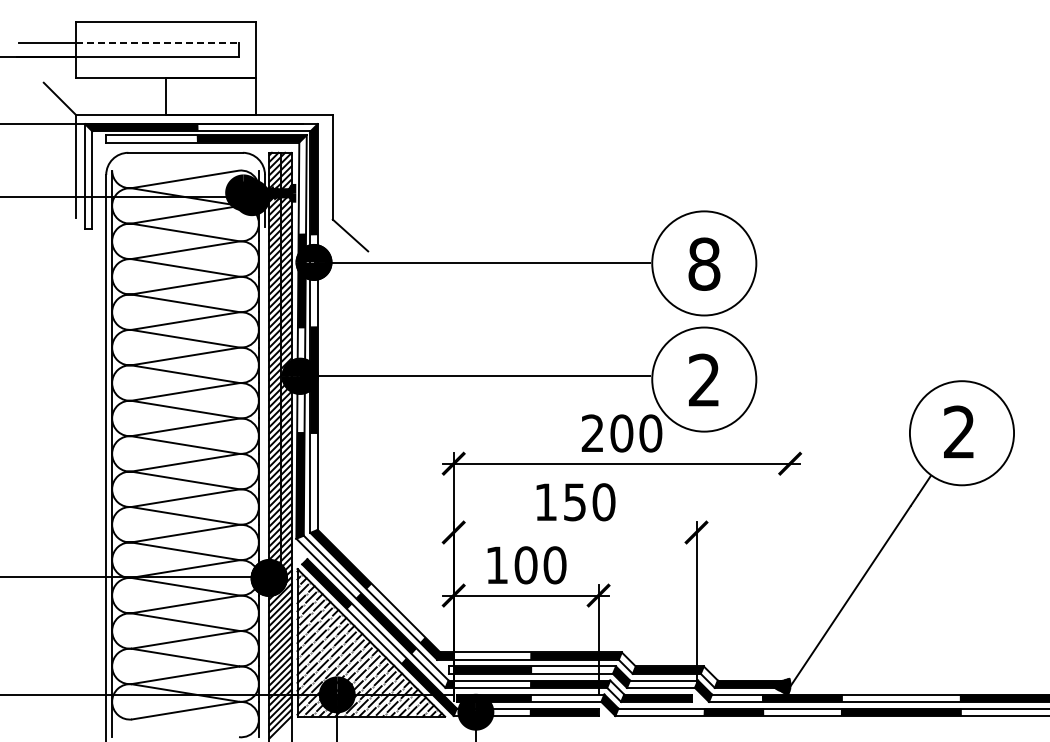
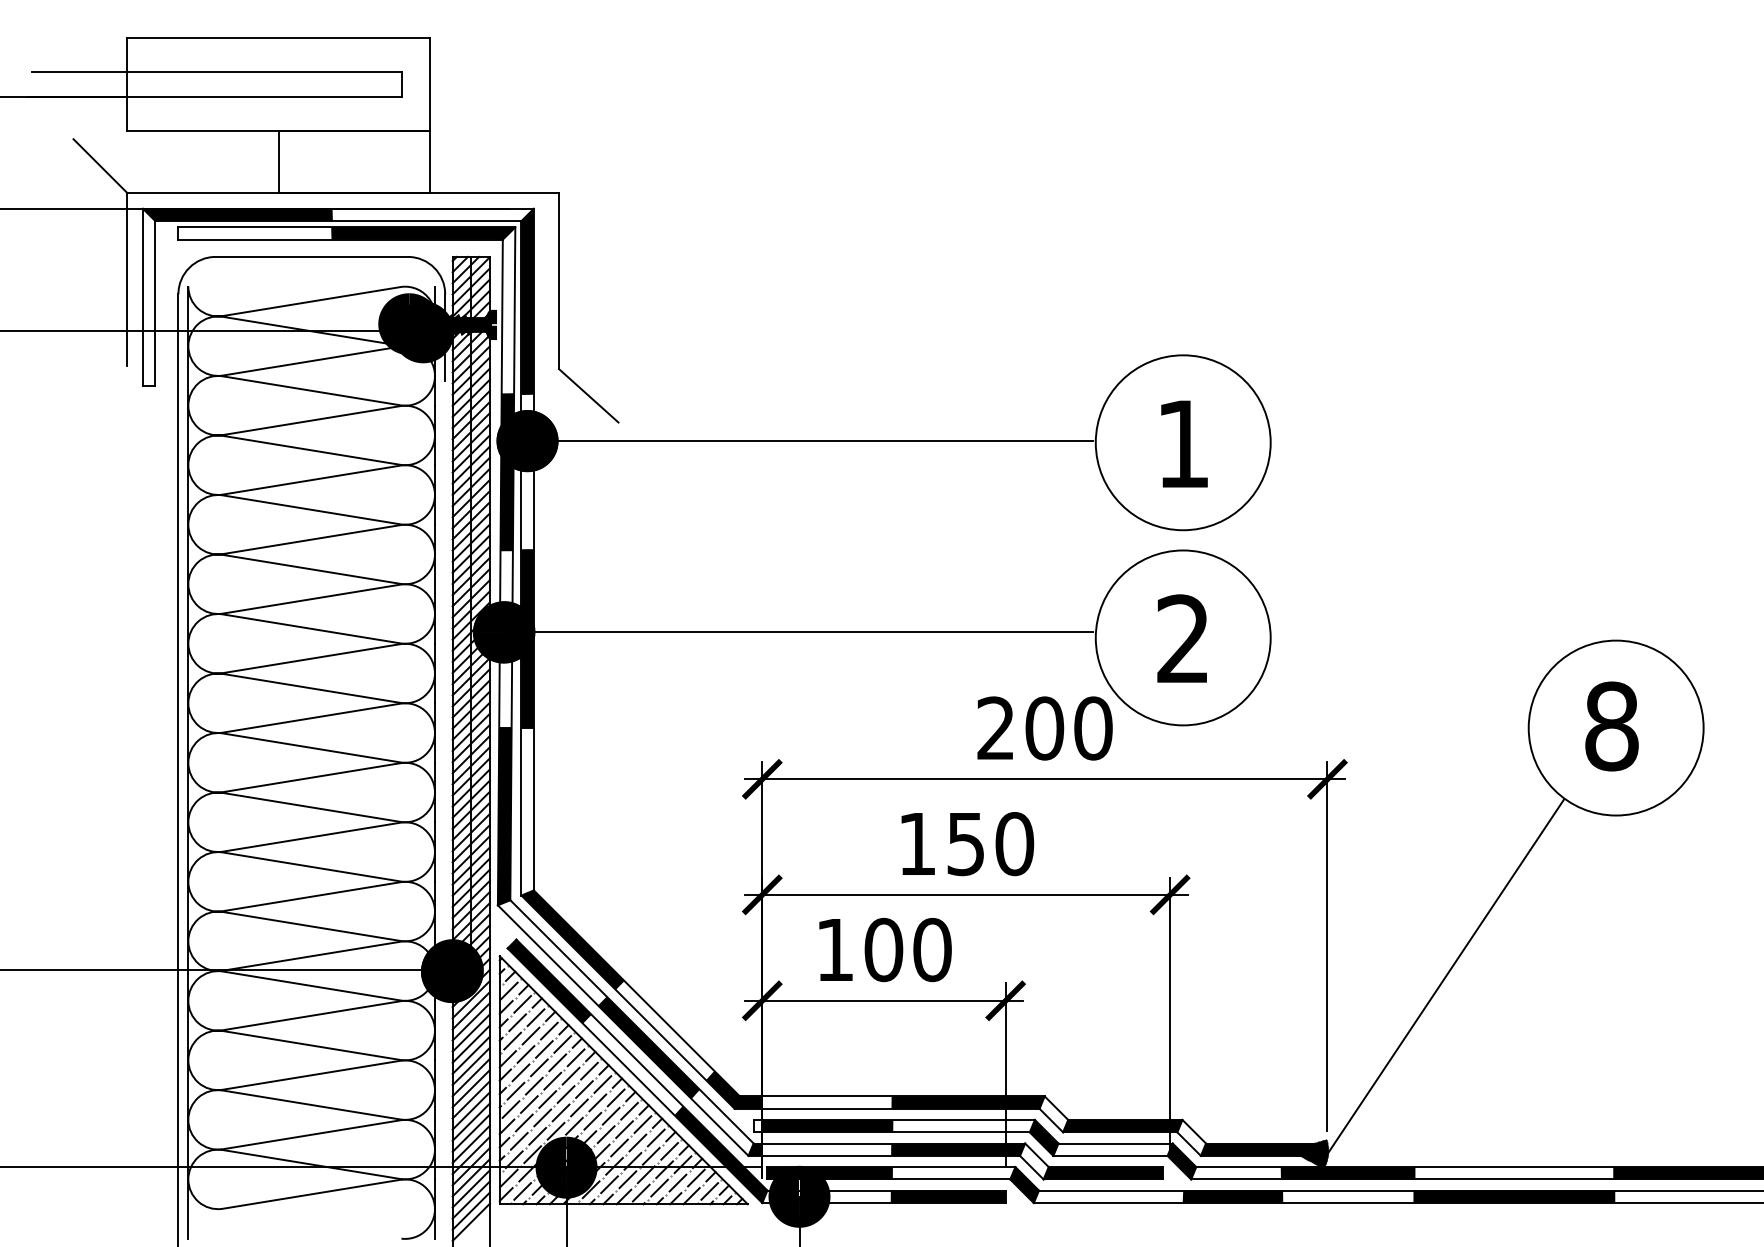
line: (157, 42) -> (264, 71), dashed -> solid
text: (704, 263) -> (1183, 442), 8 -> 1
text: (959, 432) -> (1612, 726), 2 -> 8
line: (574, 532) -> (965, 894), added
line: (790, 563) -> (1328, 946), added

